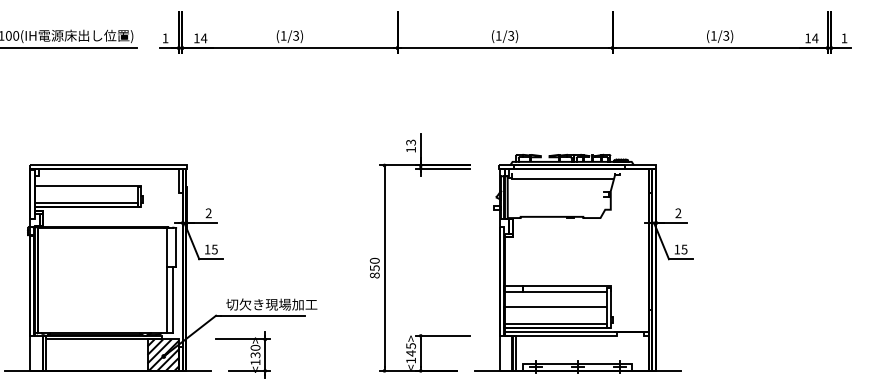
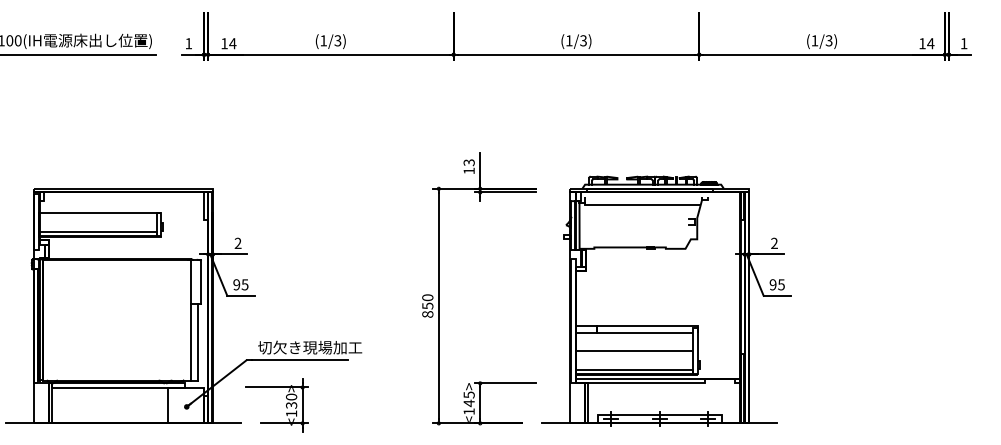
text: (207, 249) -> (236, 284), 15 -> 95
text: (676, 249) -> (772, 284), 15 -> 95
hatch: (163, 355) -> (186, 405), removed

